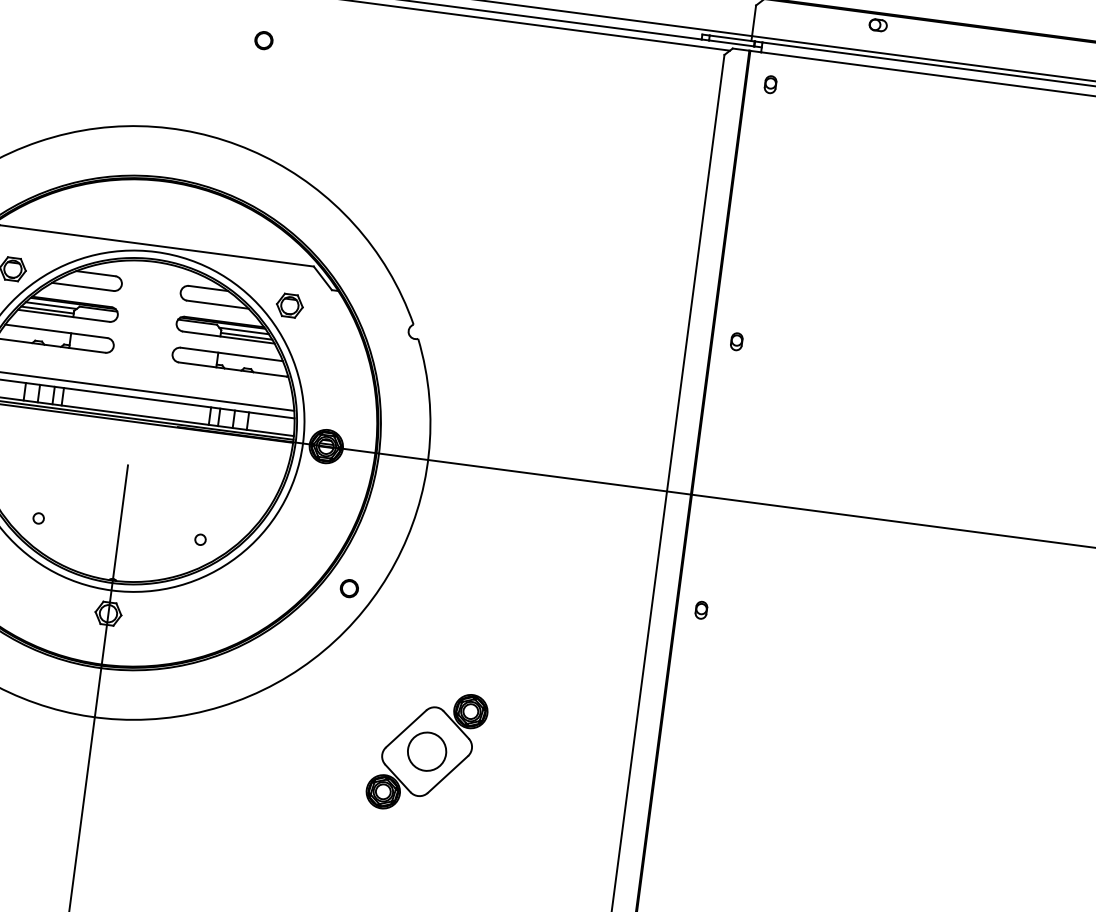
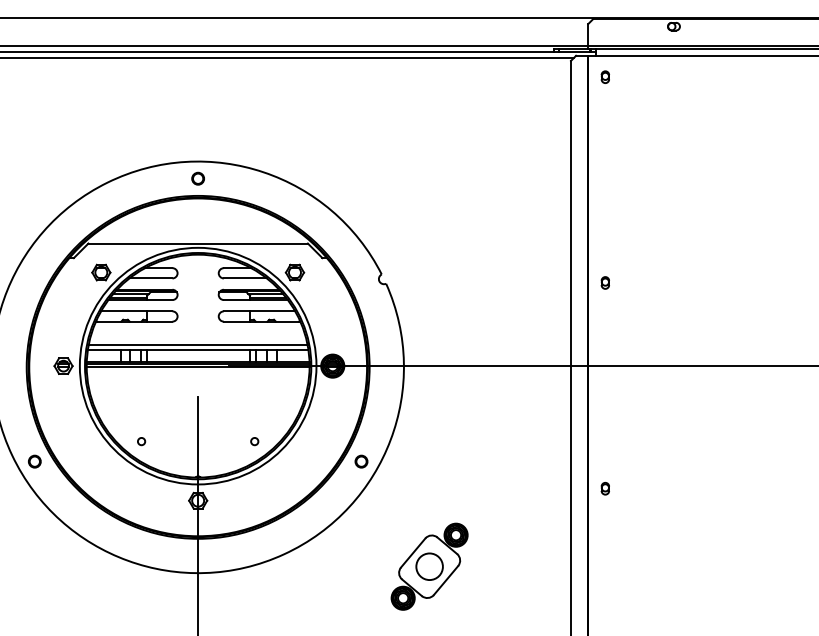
circle: (263, 40) -> (197, 178), moved
part: (735, 340) -> (604, 282), moved
part: (700, 609) -> (604, 488), moved

